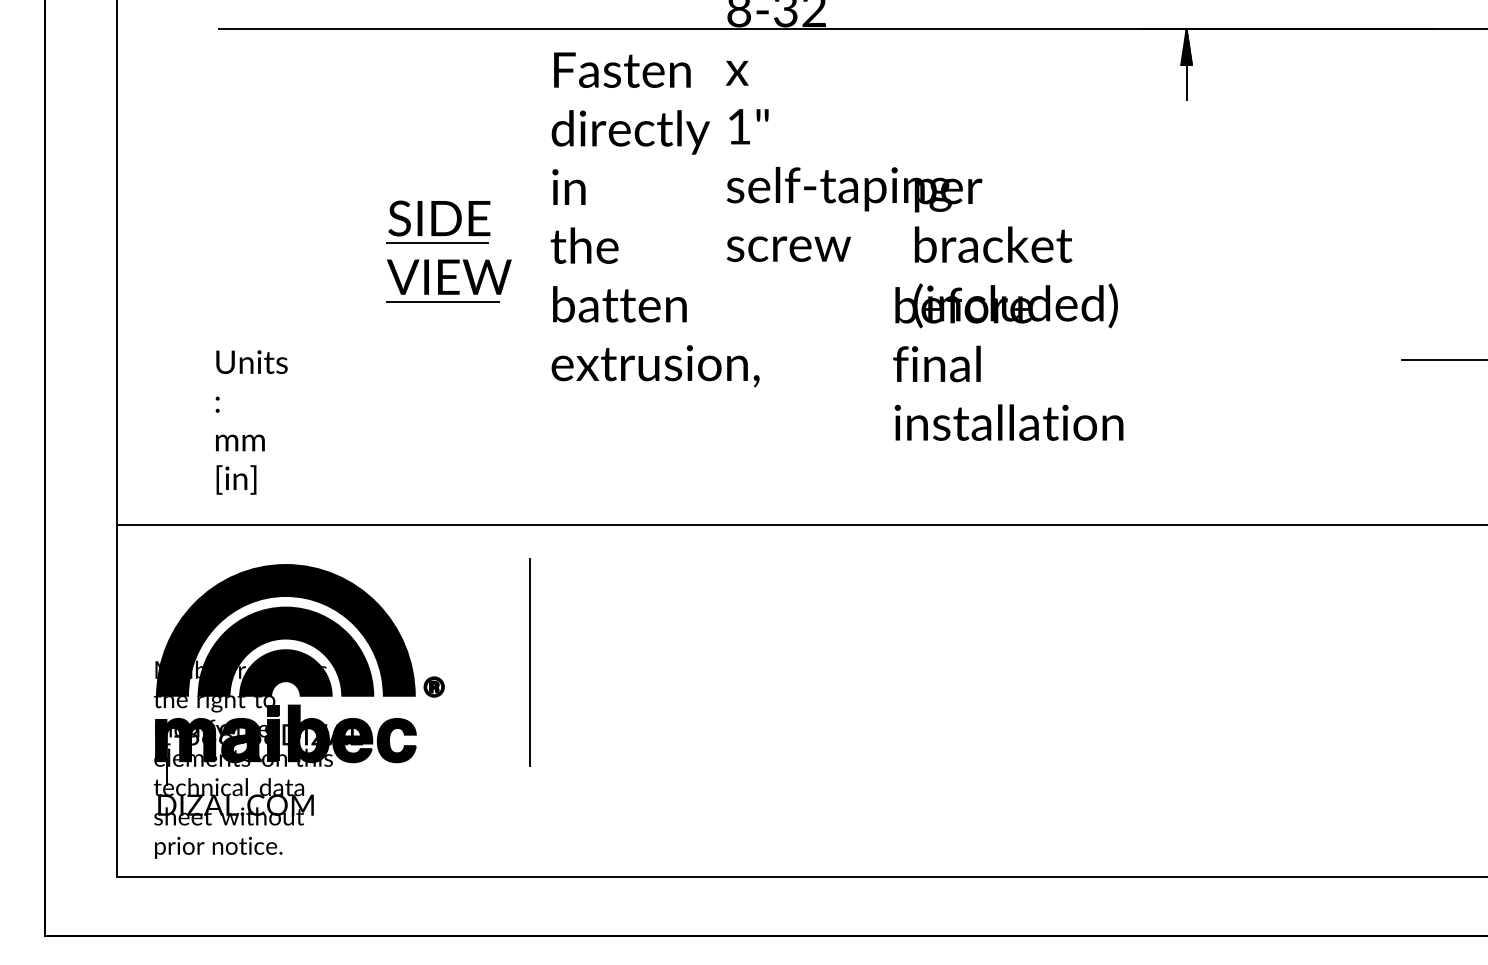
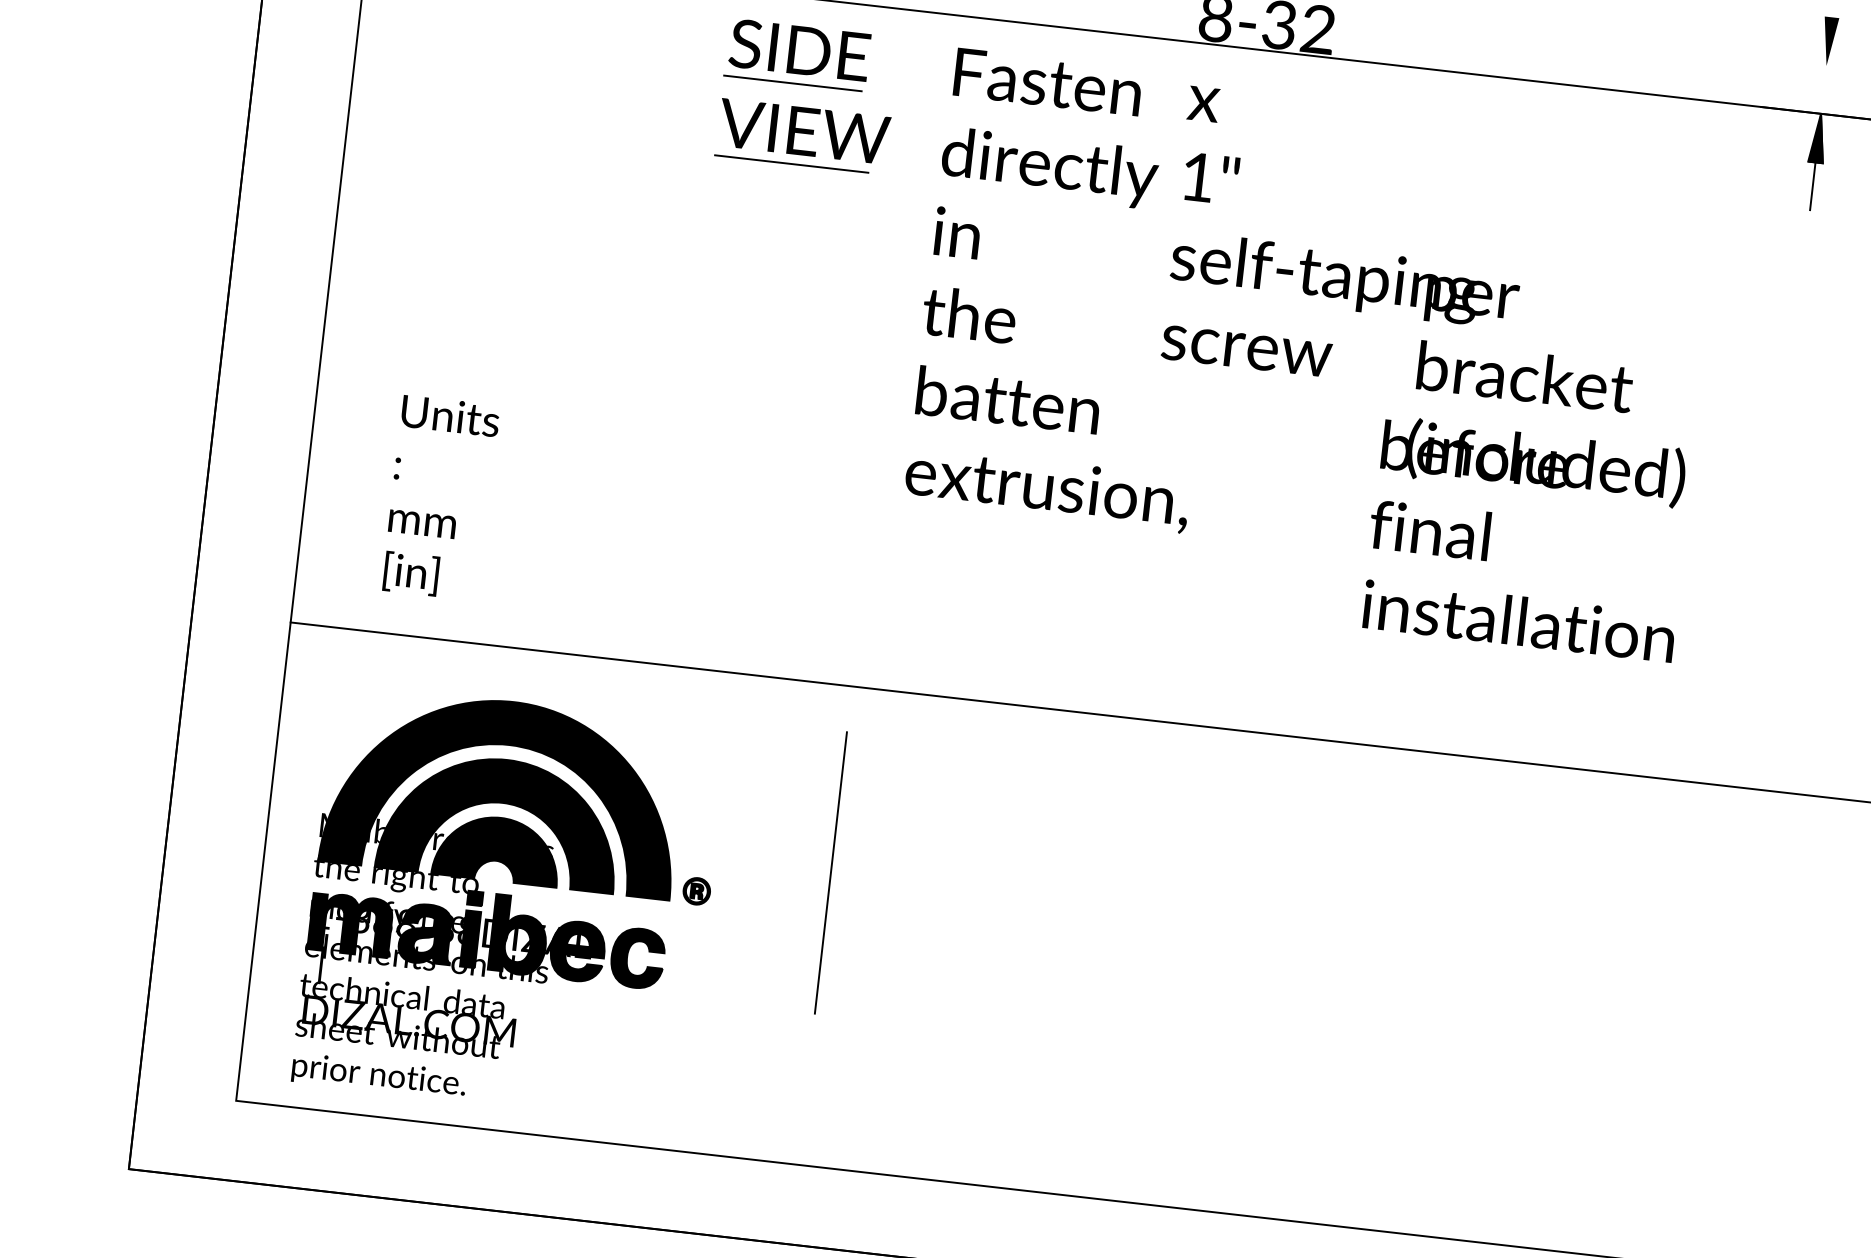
part: (448, 243) -> (808, 85), moved
text: (251, 422) -> (440, 498), moved

